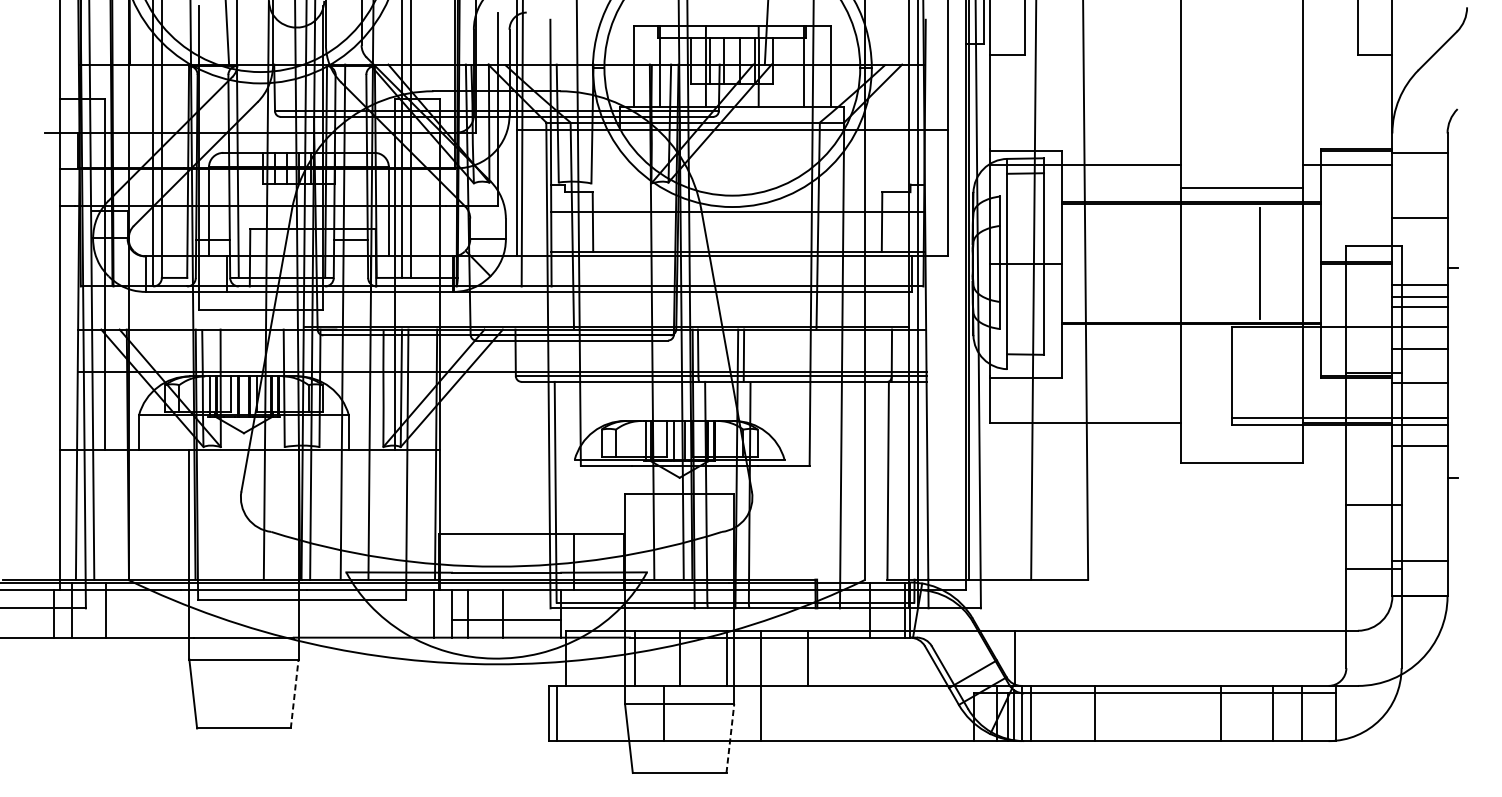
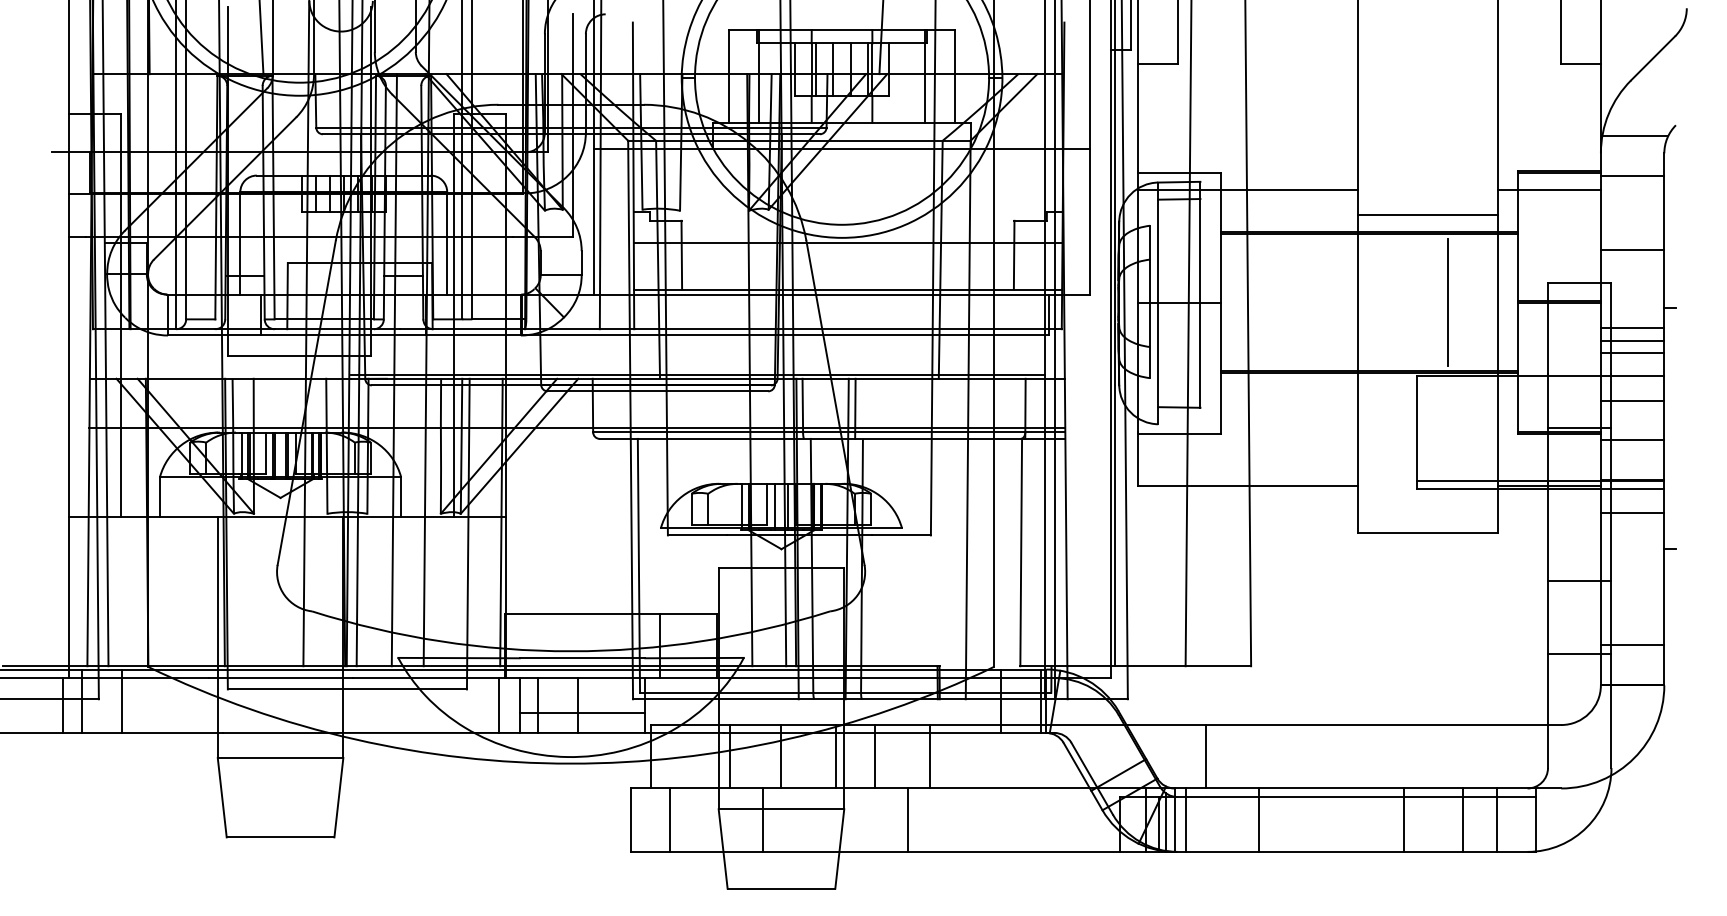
line: (1422, 118) -> (1635, 136), added
line: (1014, 658) -> (1205, 756), moved
line: (294, 693) -> (338, 797), dashed -> solid
line: (557, 712) -> (670, 819), moved
line: (761, 712) -> (908, 819), moved
line: (730, 738) -> (839, 848), dashed -> solid

